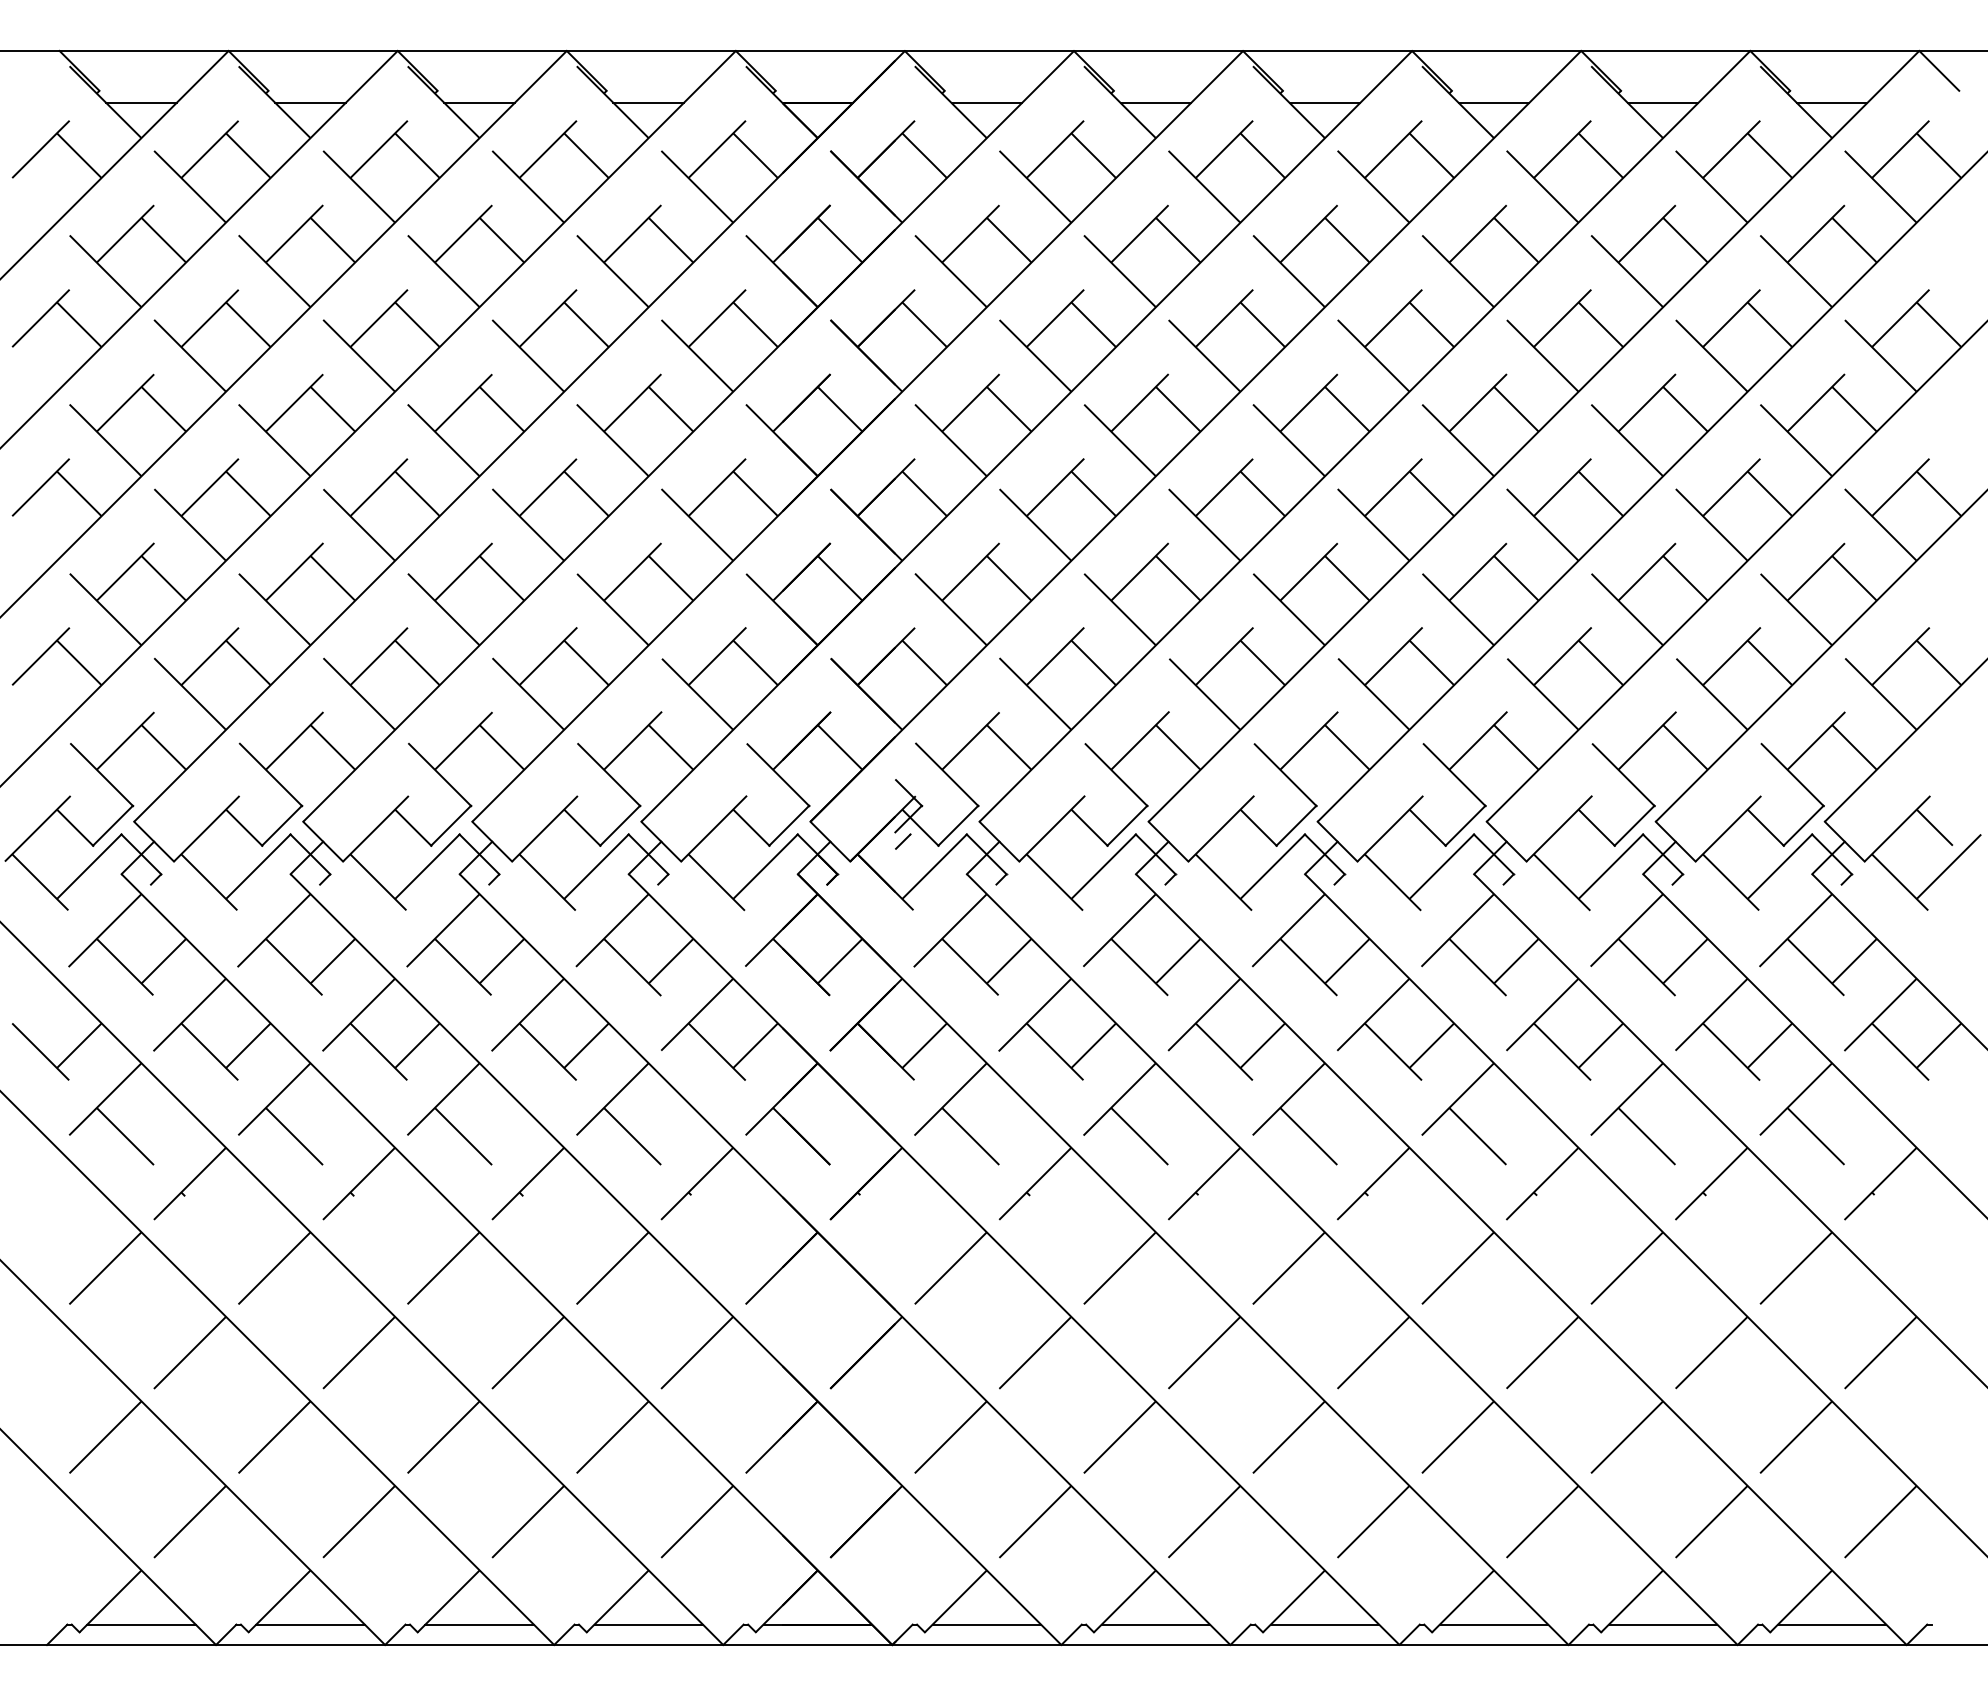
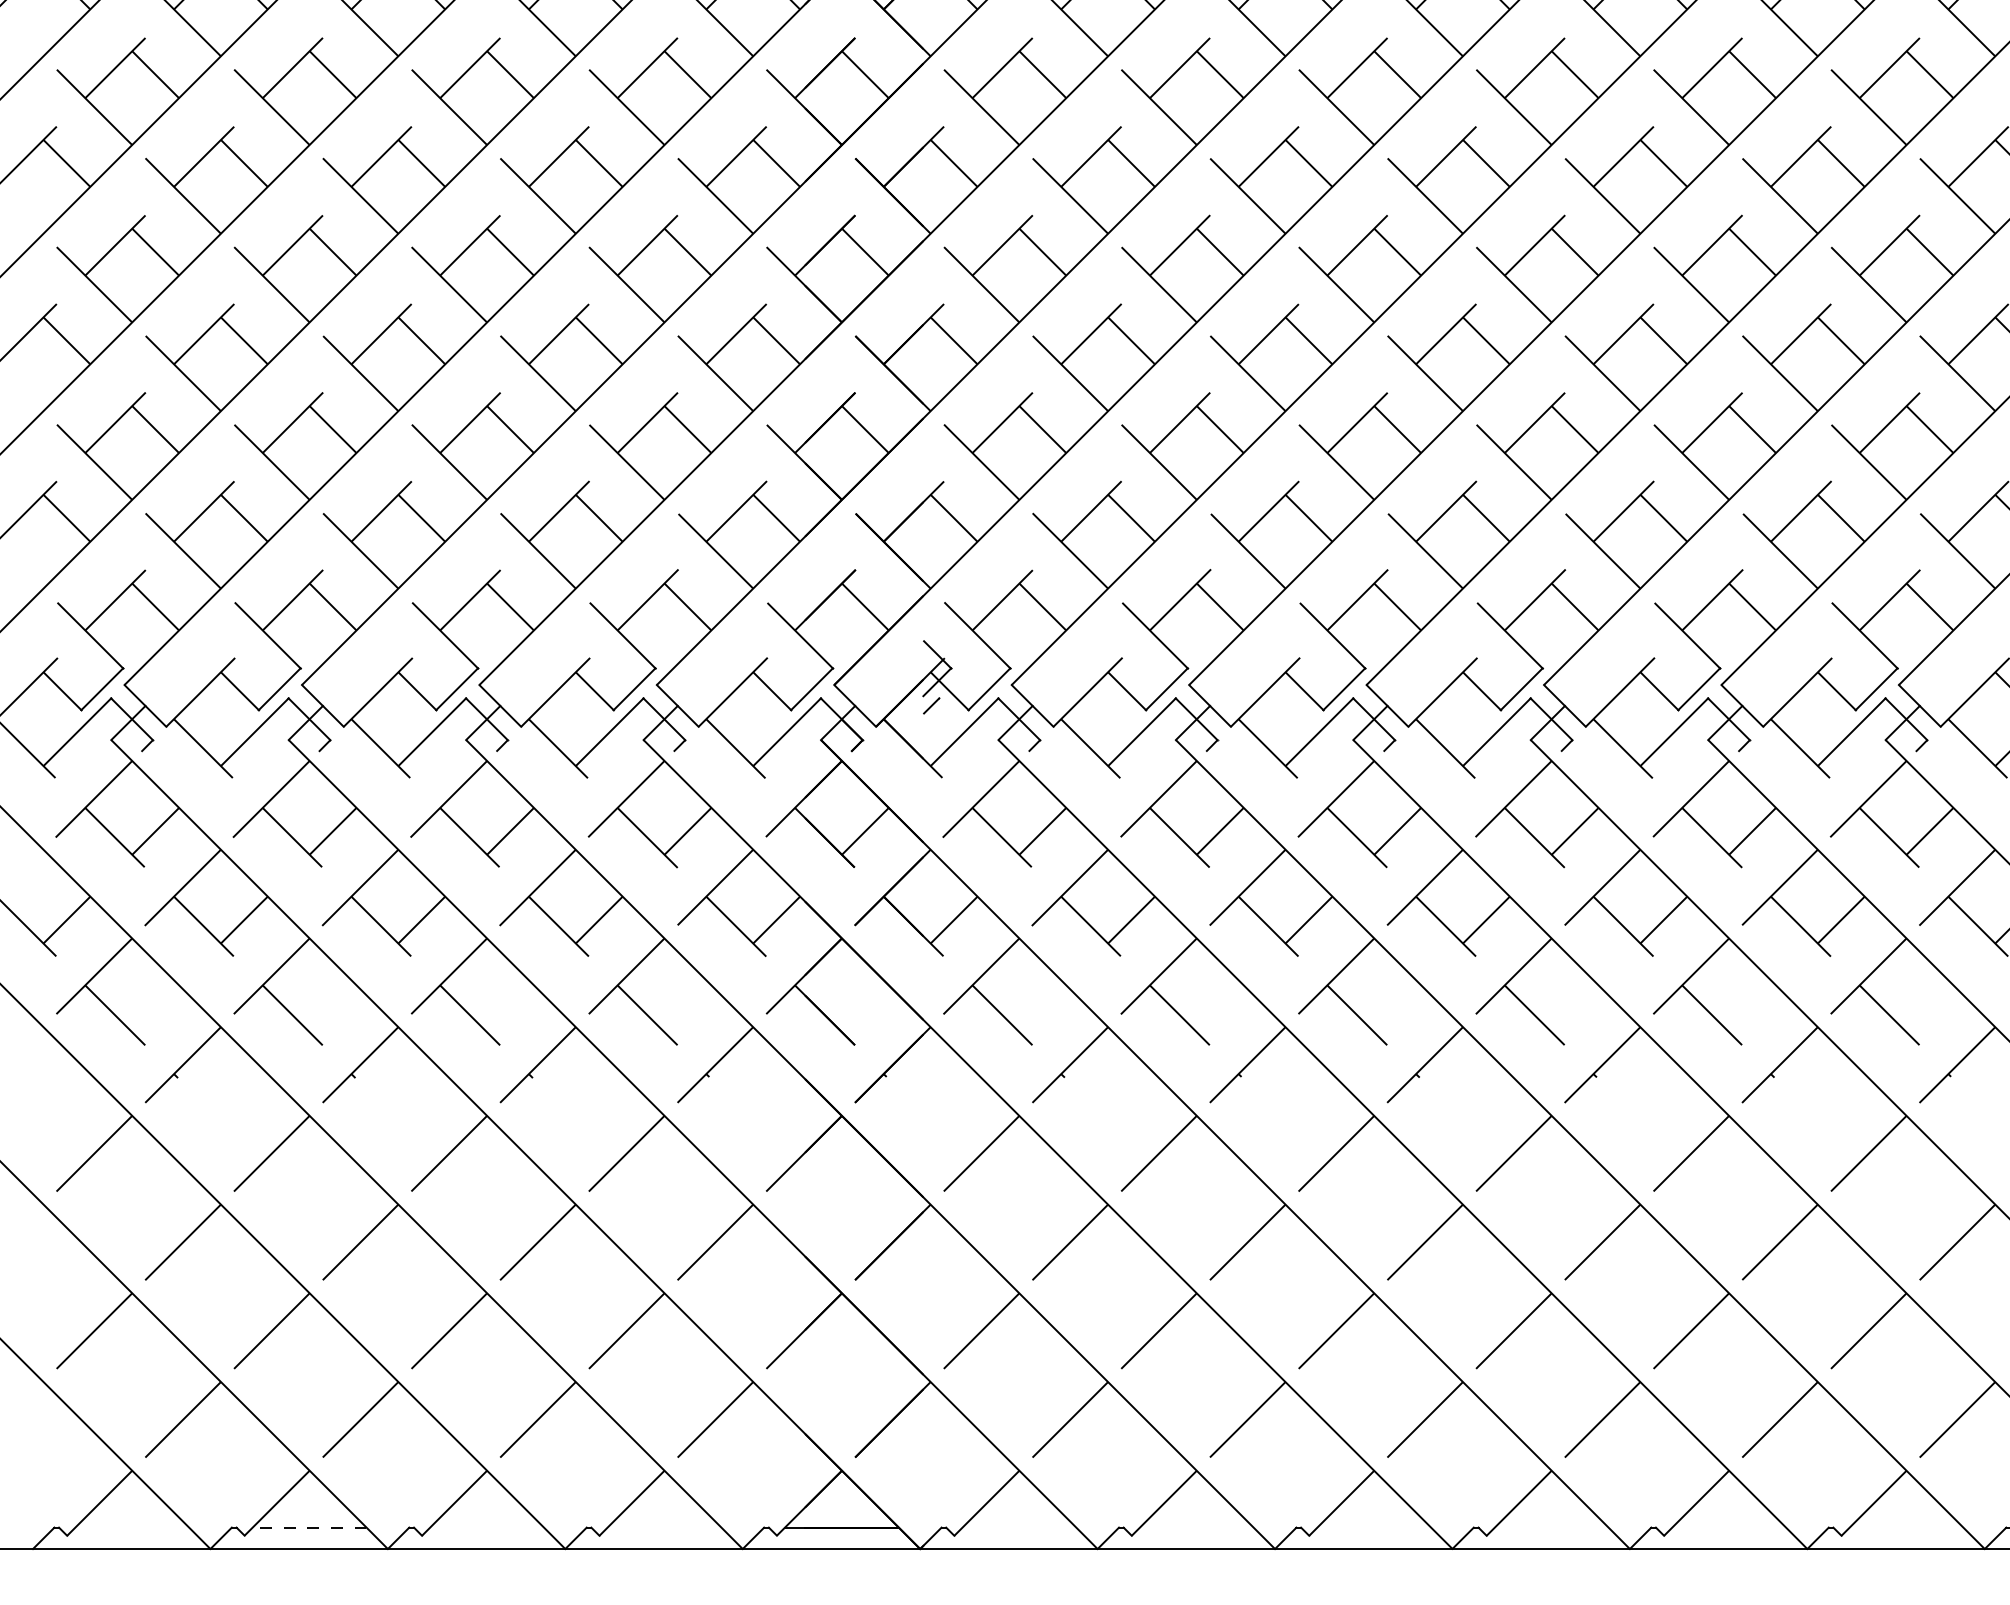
line: (141, 1624) -> (132, 1527), removed
line: (310, 1624) -> (309, 1527), solid -> dashed
line: (479, 1624) -> (486, 1527), removed
line: (648, 1624) -> (664, 1527), removed
line: (986, 1624) -> (1019, 1527), removed
line: (1155, 1624) -> (1196, 1527), removed
line: (1324, 1624) -> (1373, 1527), removed
line: (1493, 1624) -> (1551, 1527), removed
line: (1662, 1624) -> (1728, 1527), removed
line: (1831, 1624) -> (1905, 1527), removed

